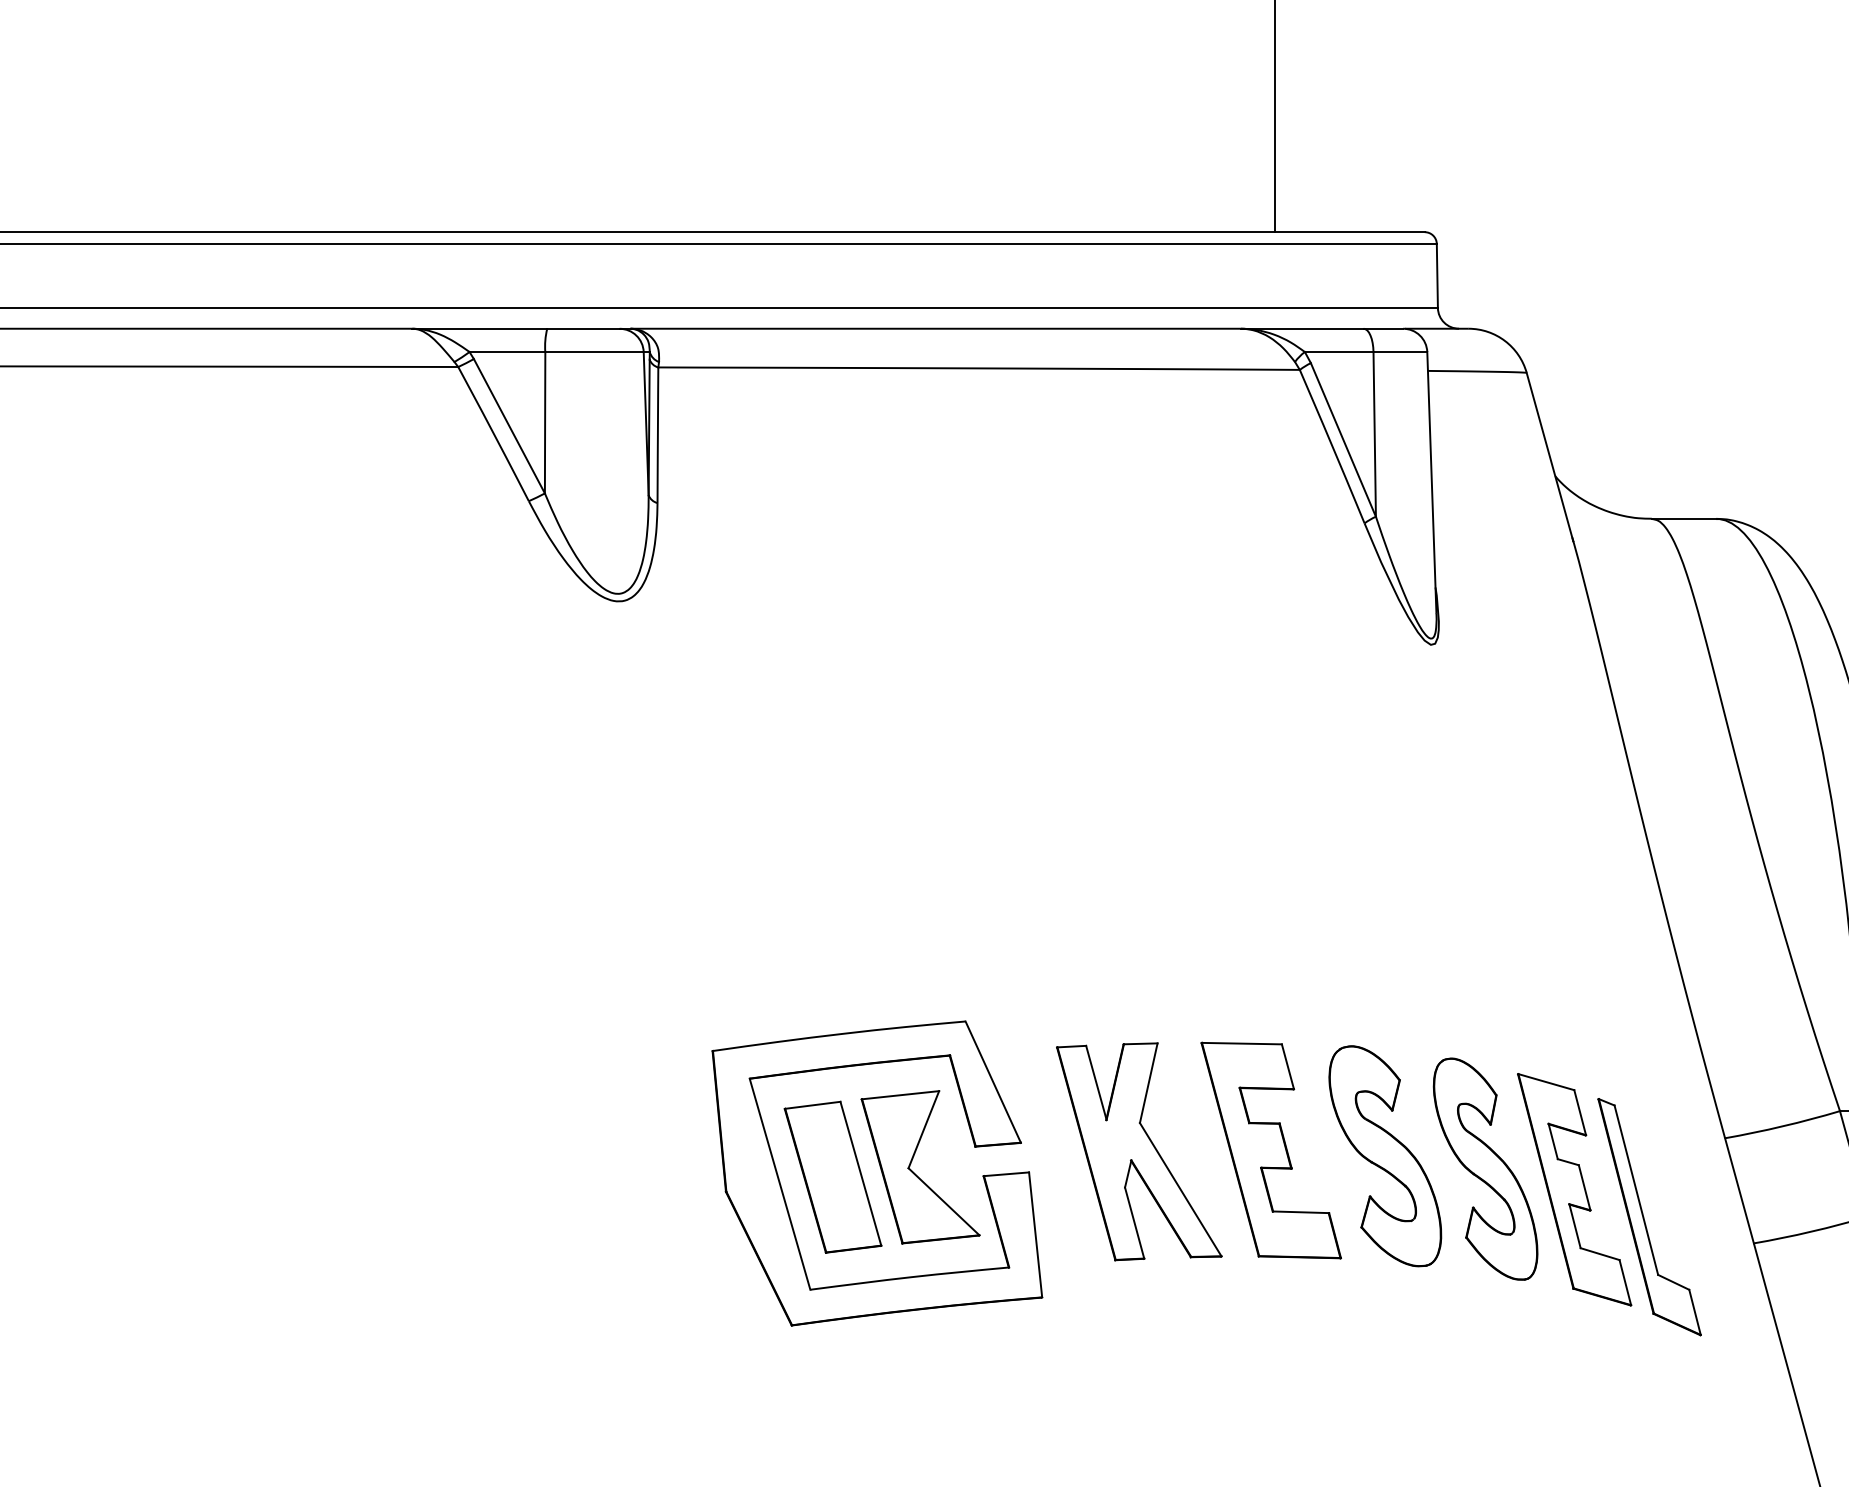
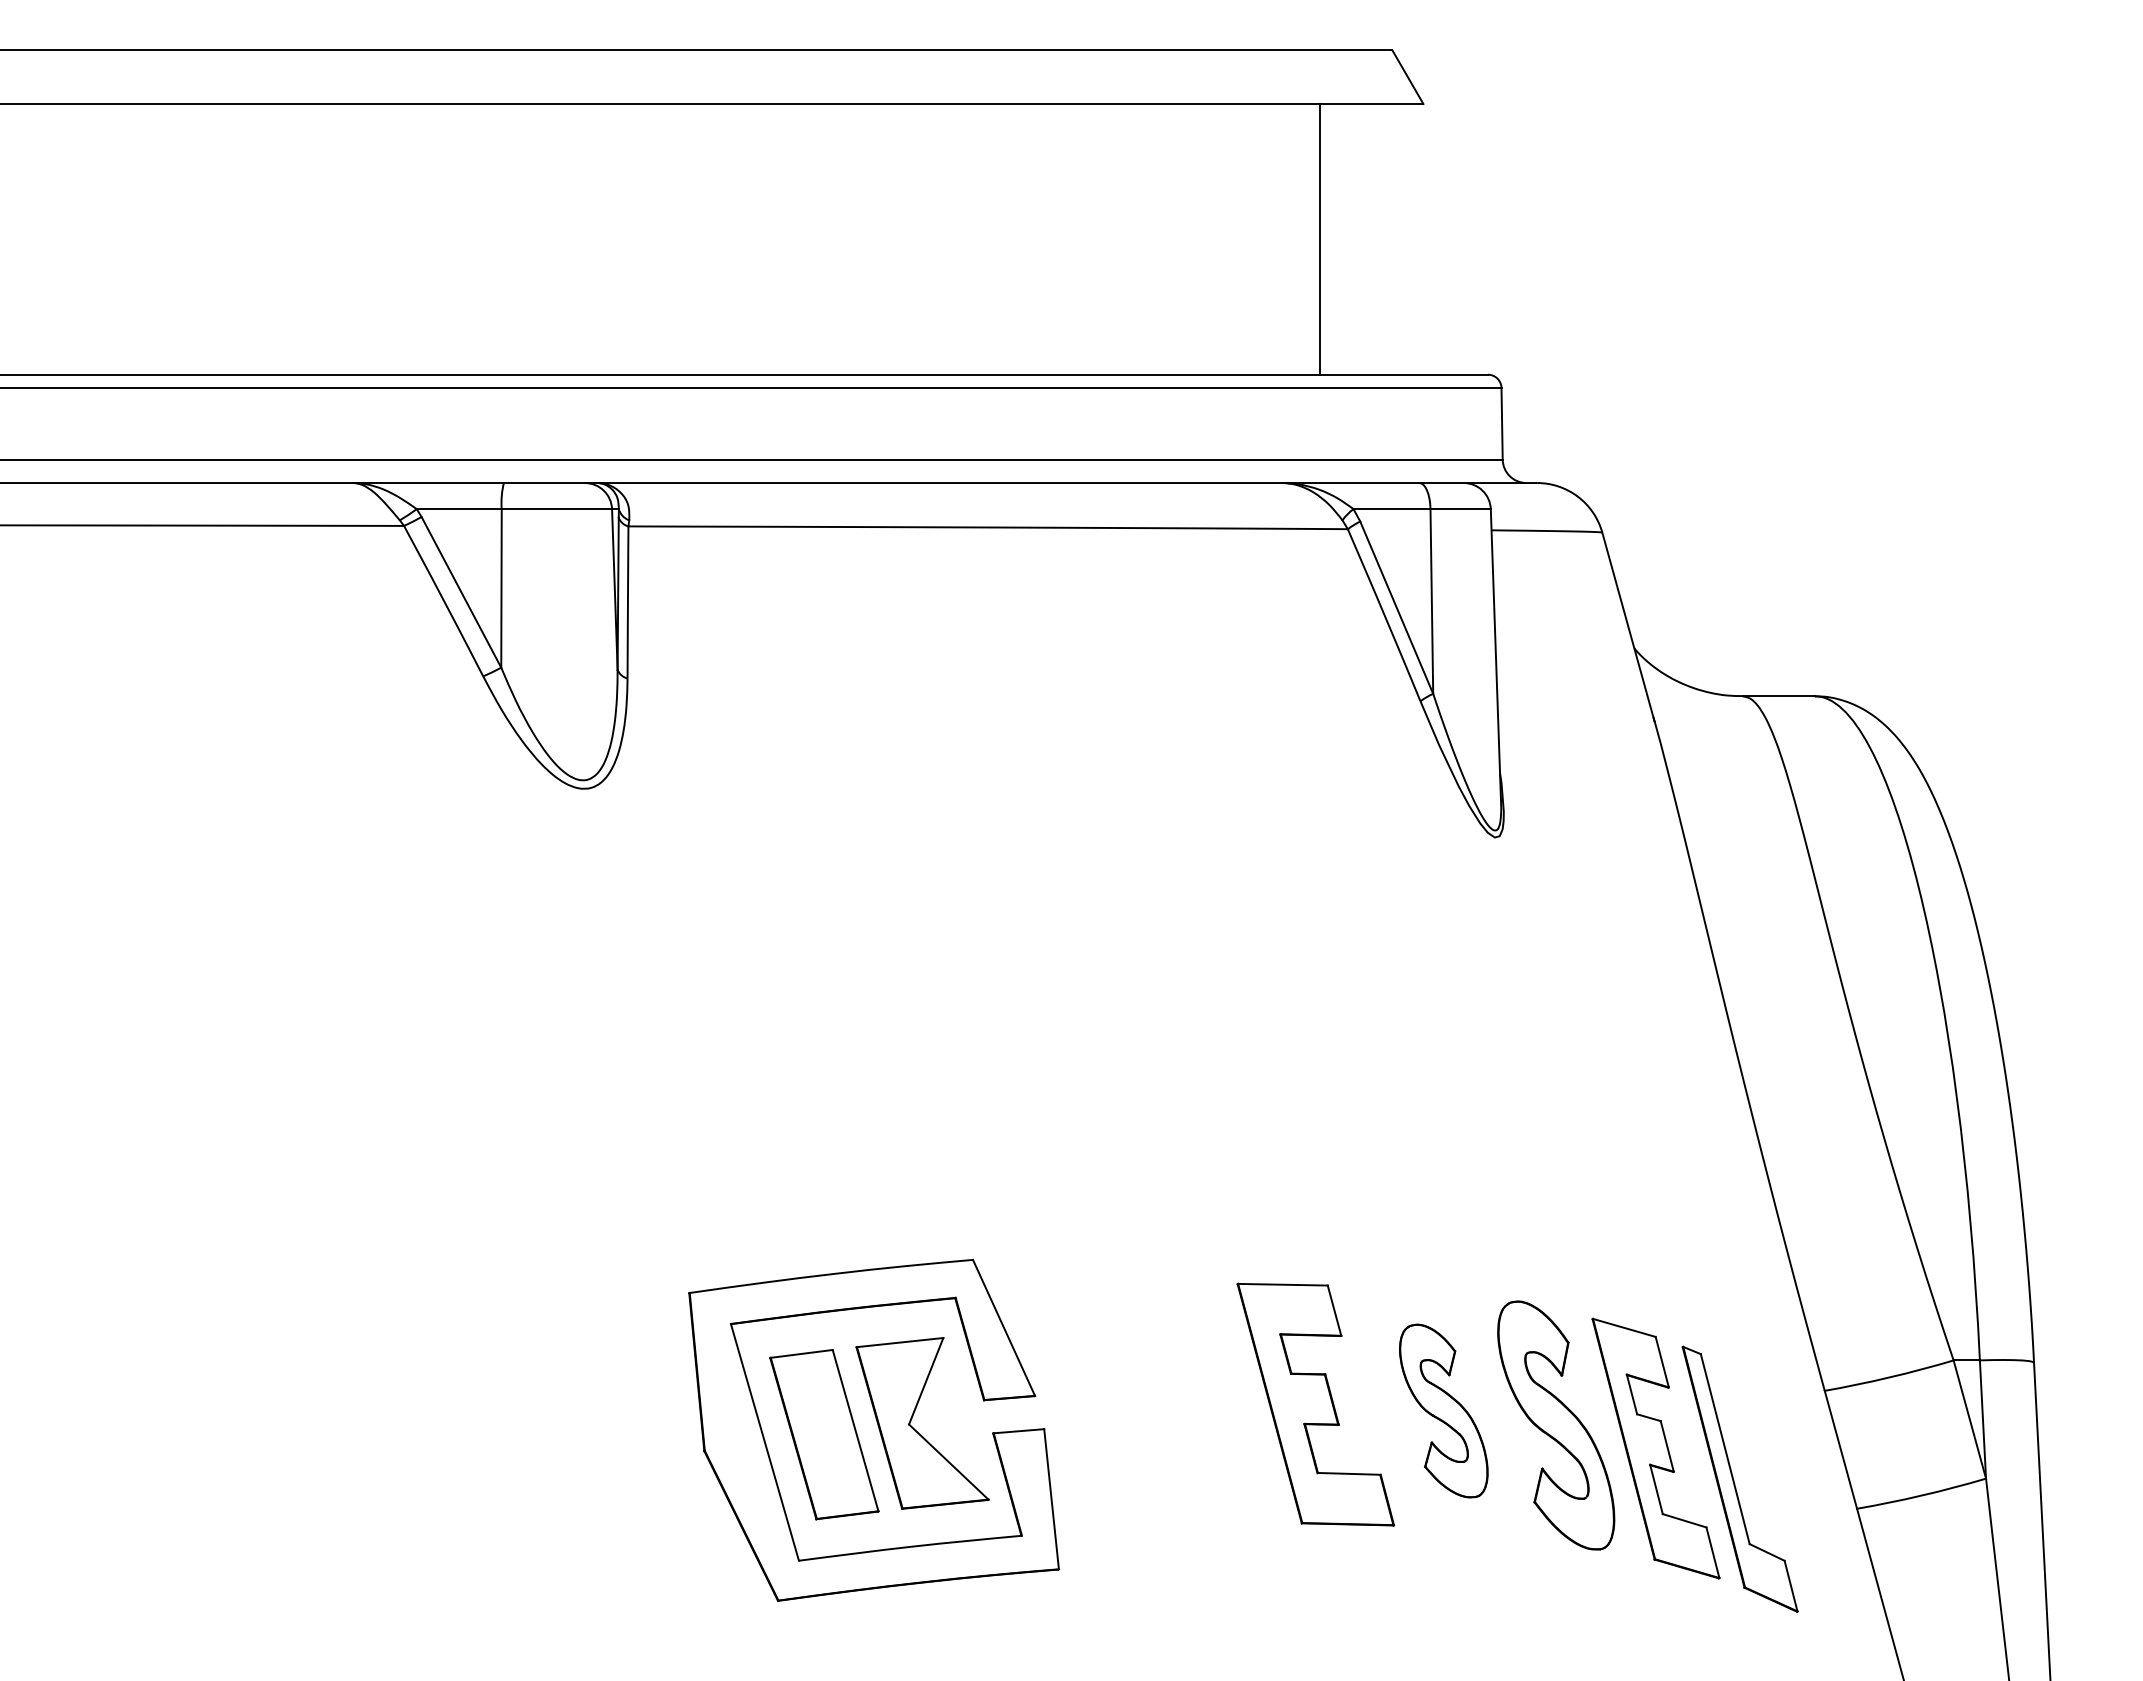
part: (1138, 1151) -> (1167, 1405), removed
part: (1385, 1155) -> (1443, 1410), size x0.7

